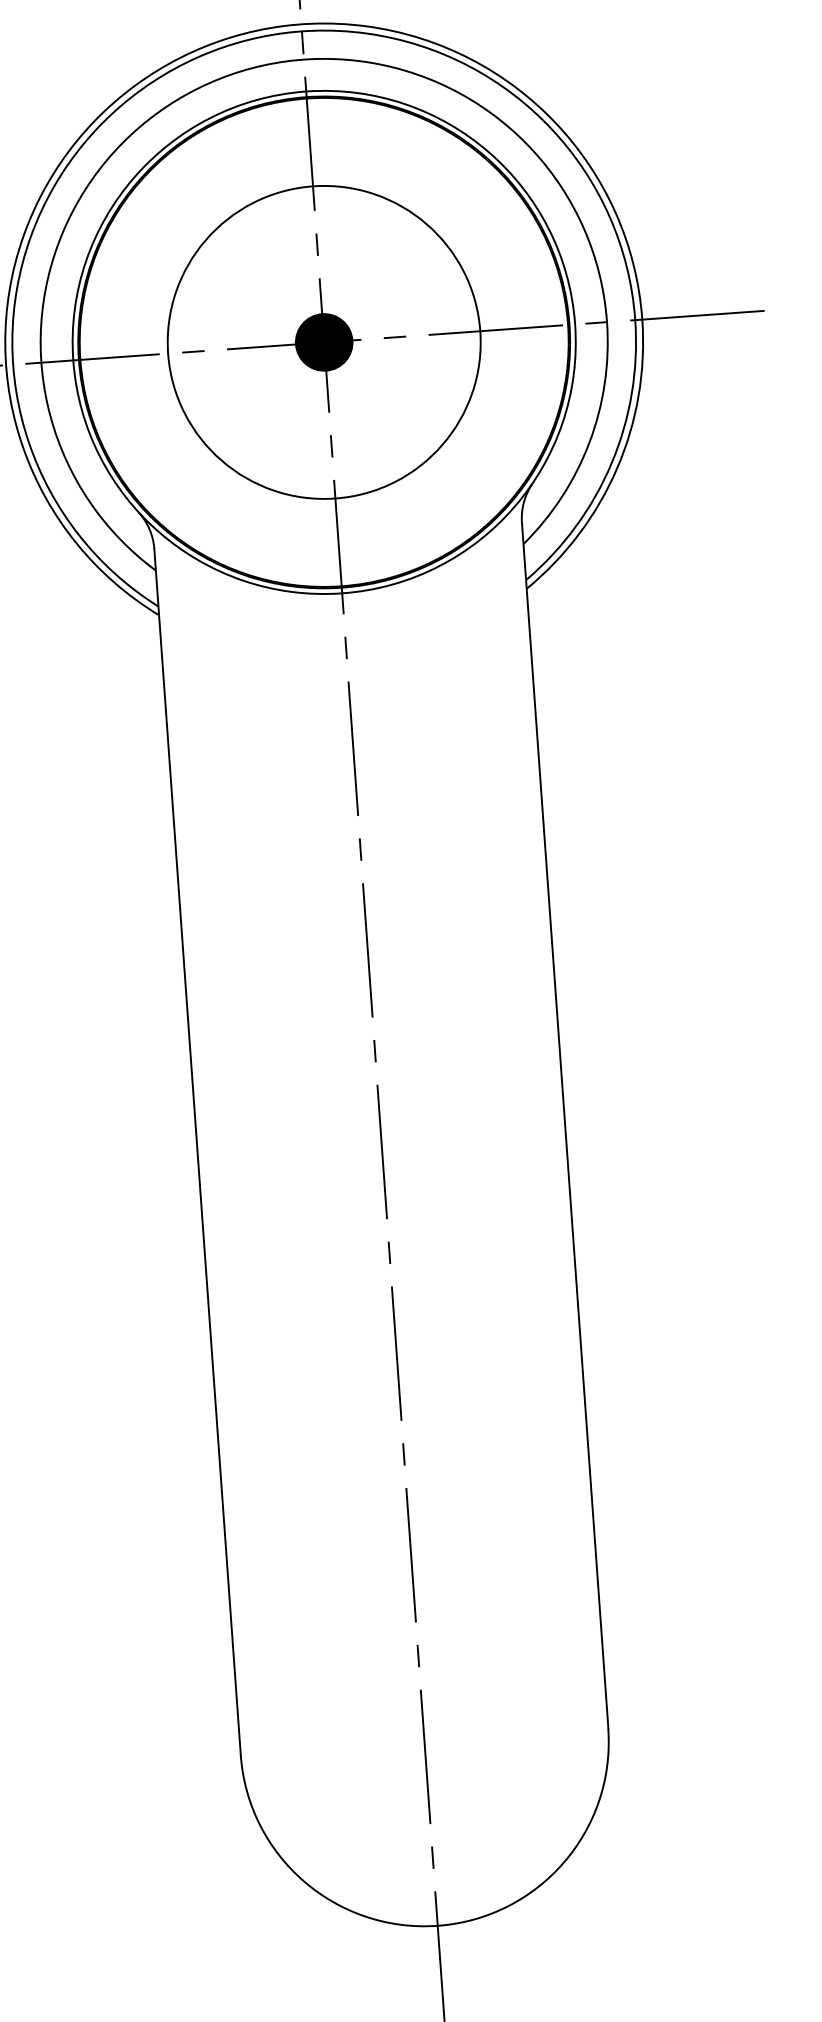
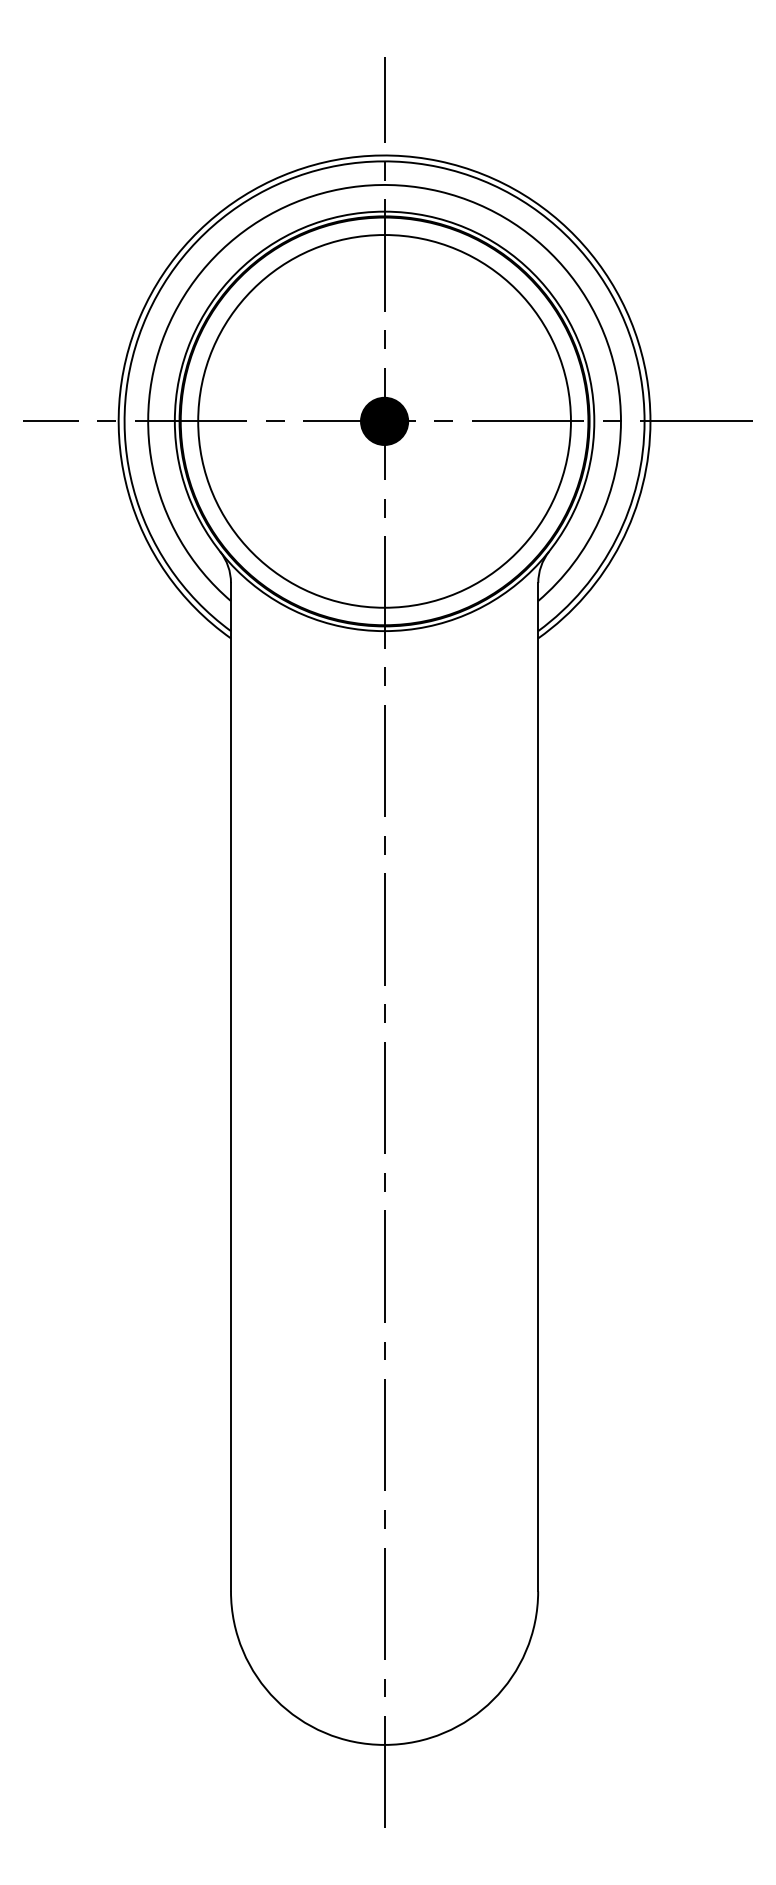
circle: (324, 342) -> (384, 421), size x1.43

